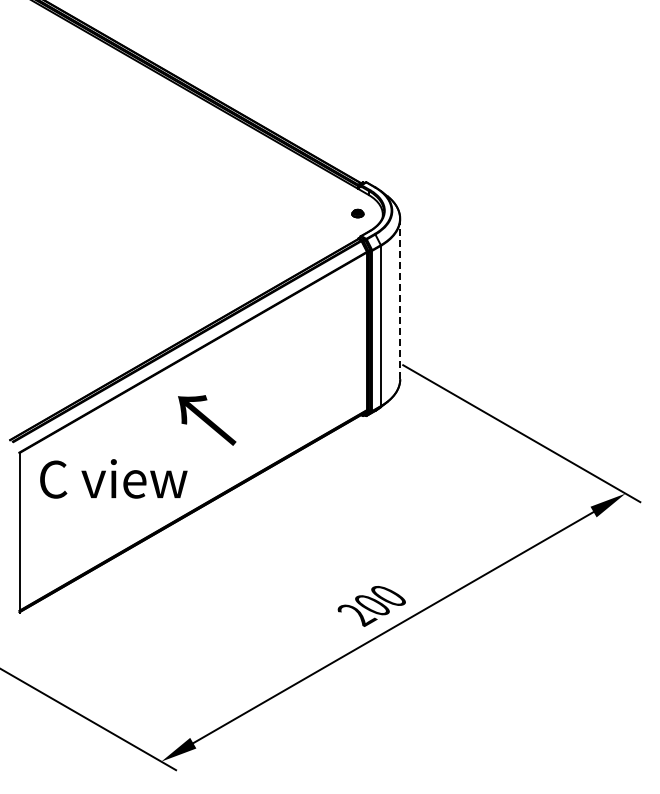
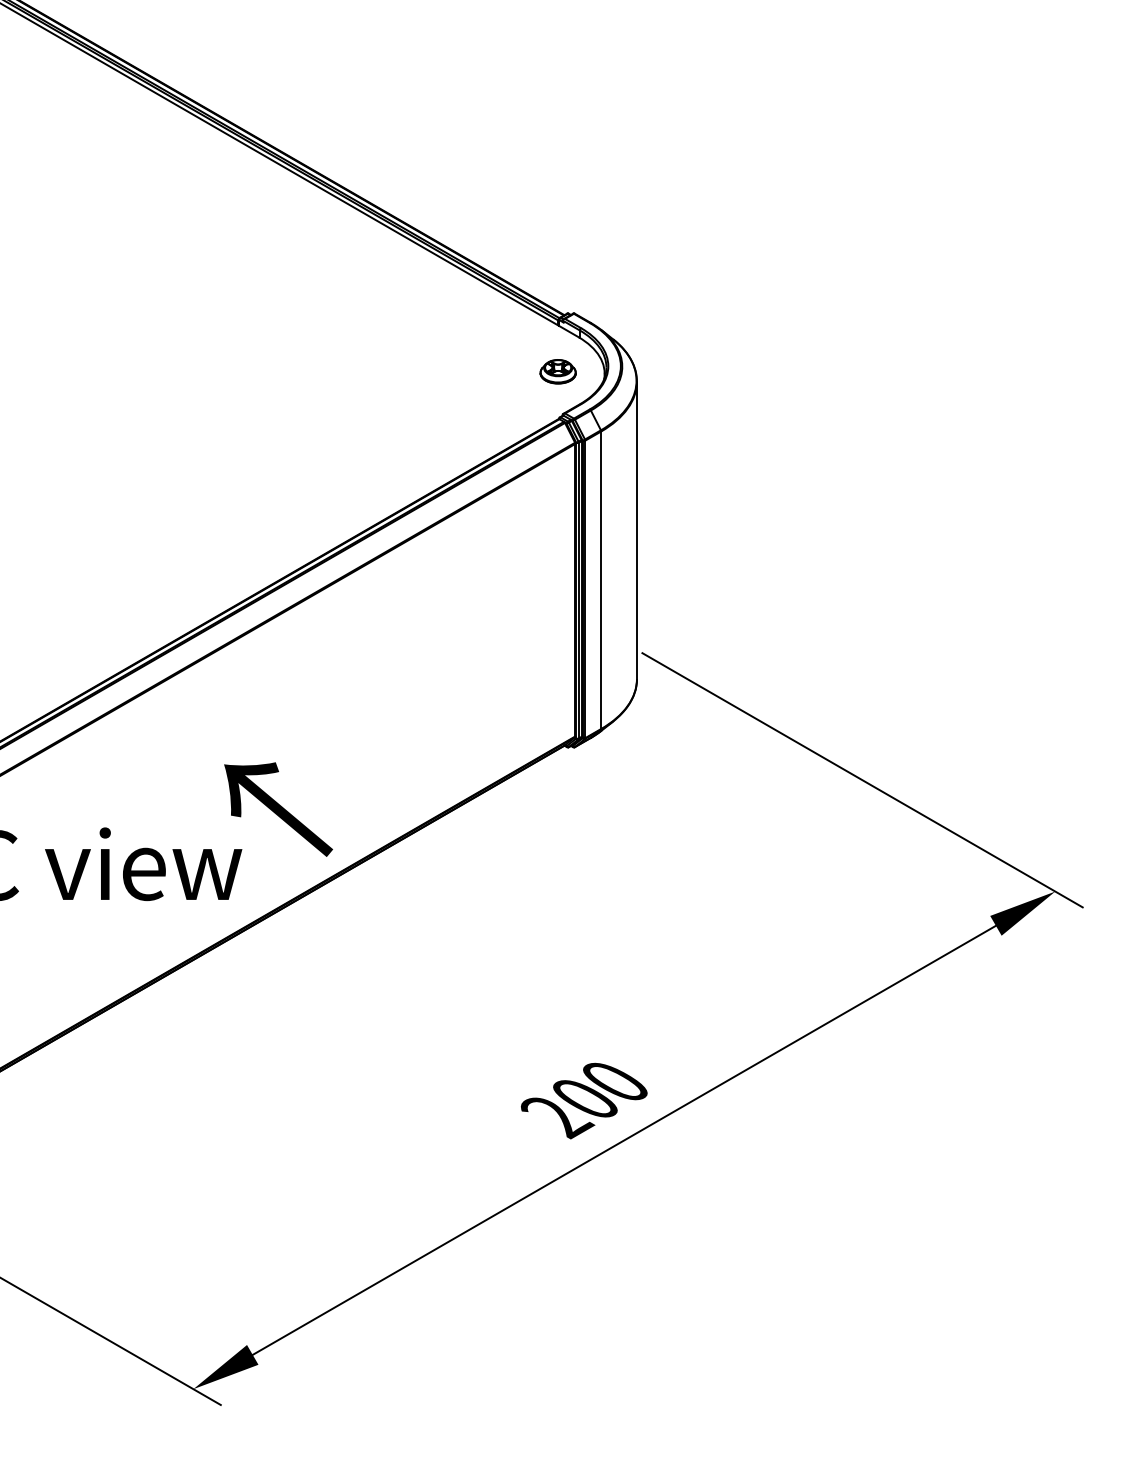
part: (357, 213) -> (557, 371), size x1.67
line: (400, 298) -> (637, 529), dashed -> solid
text: (207, 420) -> (279, 809), moved

